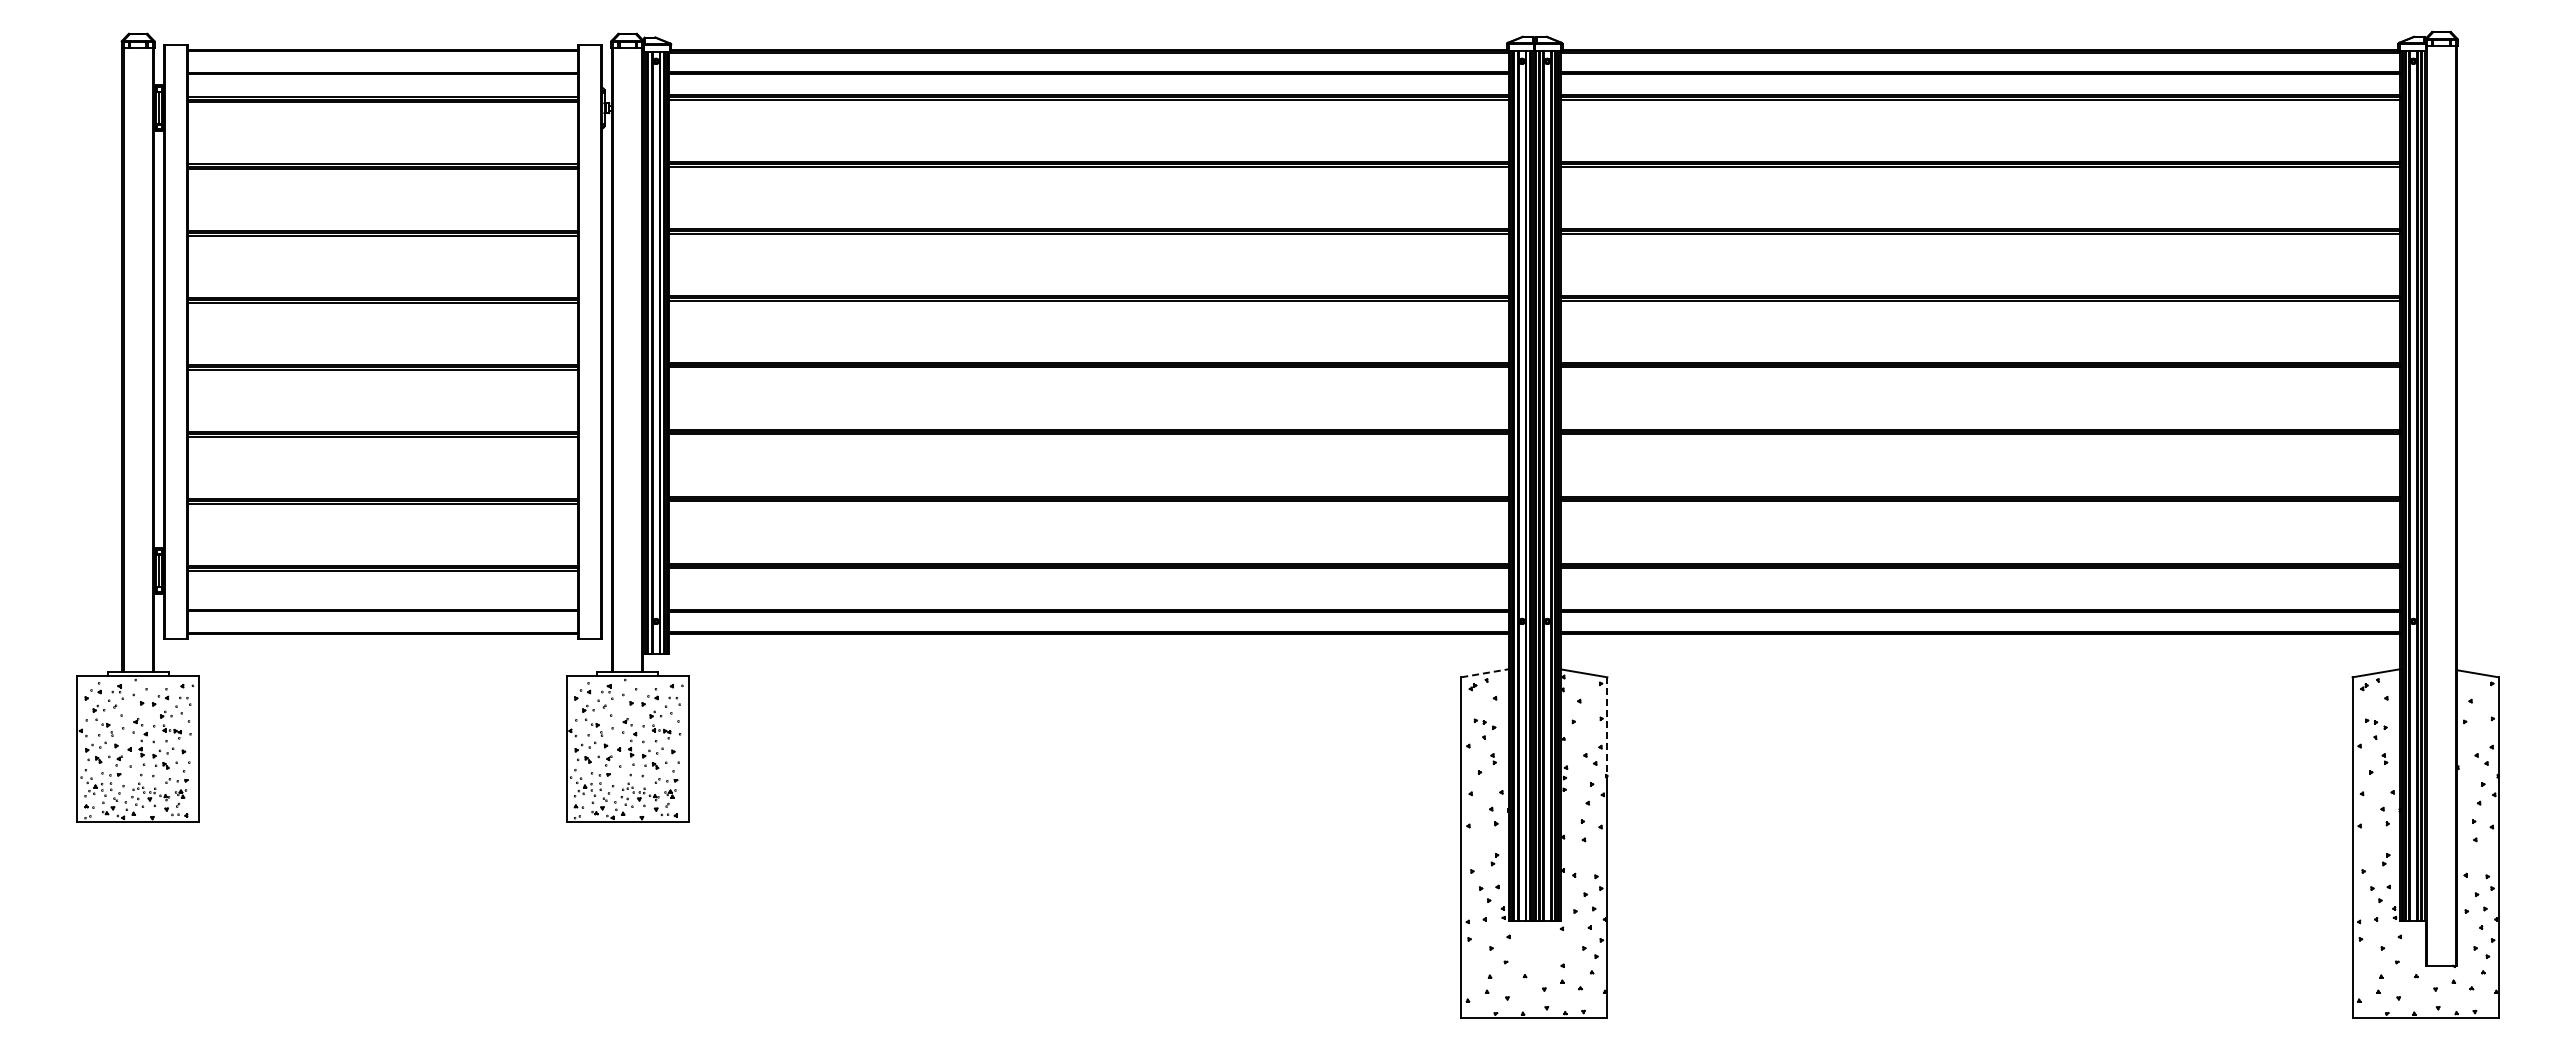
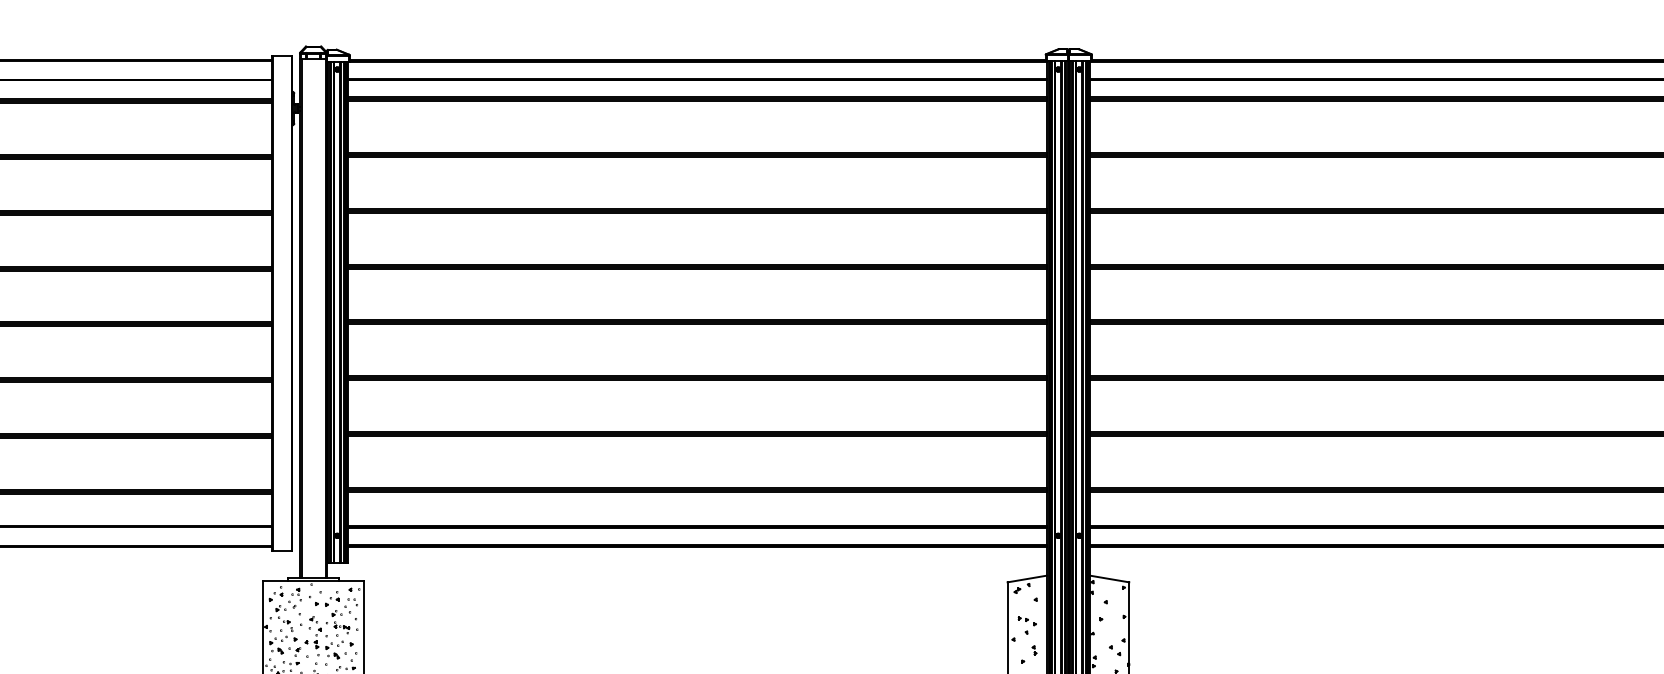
line: (1485, 673) -> (1027, 579), dashed -> solid
line: (1607, 726) -> (1129, 623), dashed -> solid

